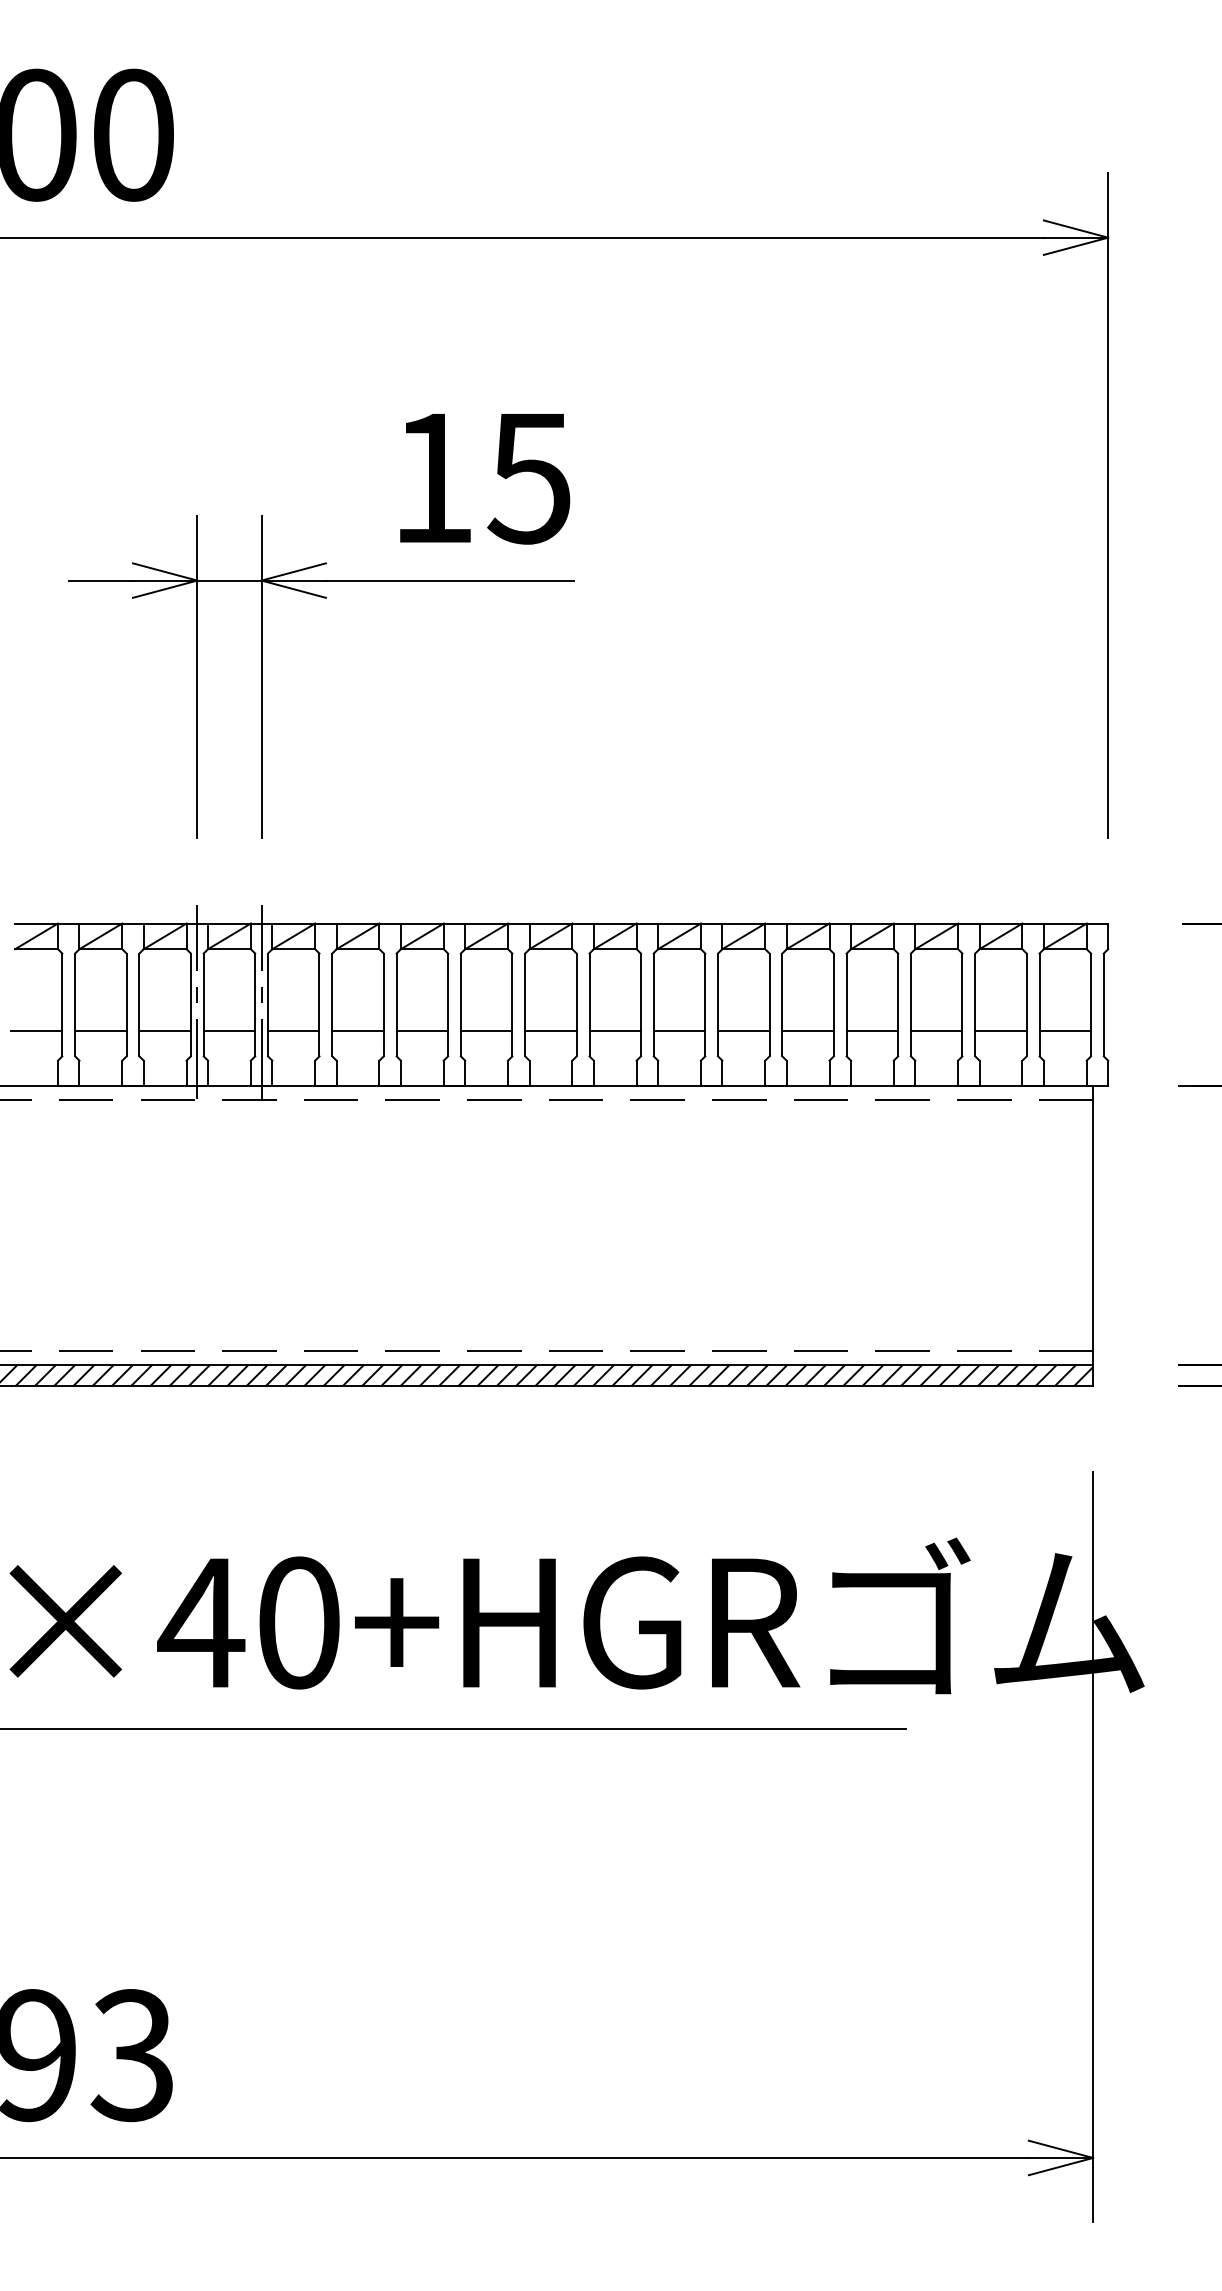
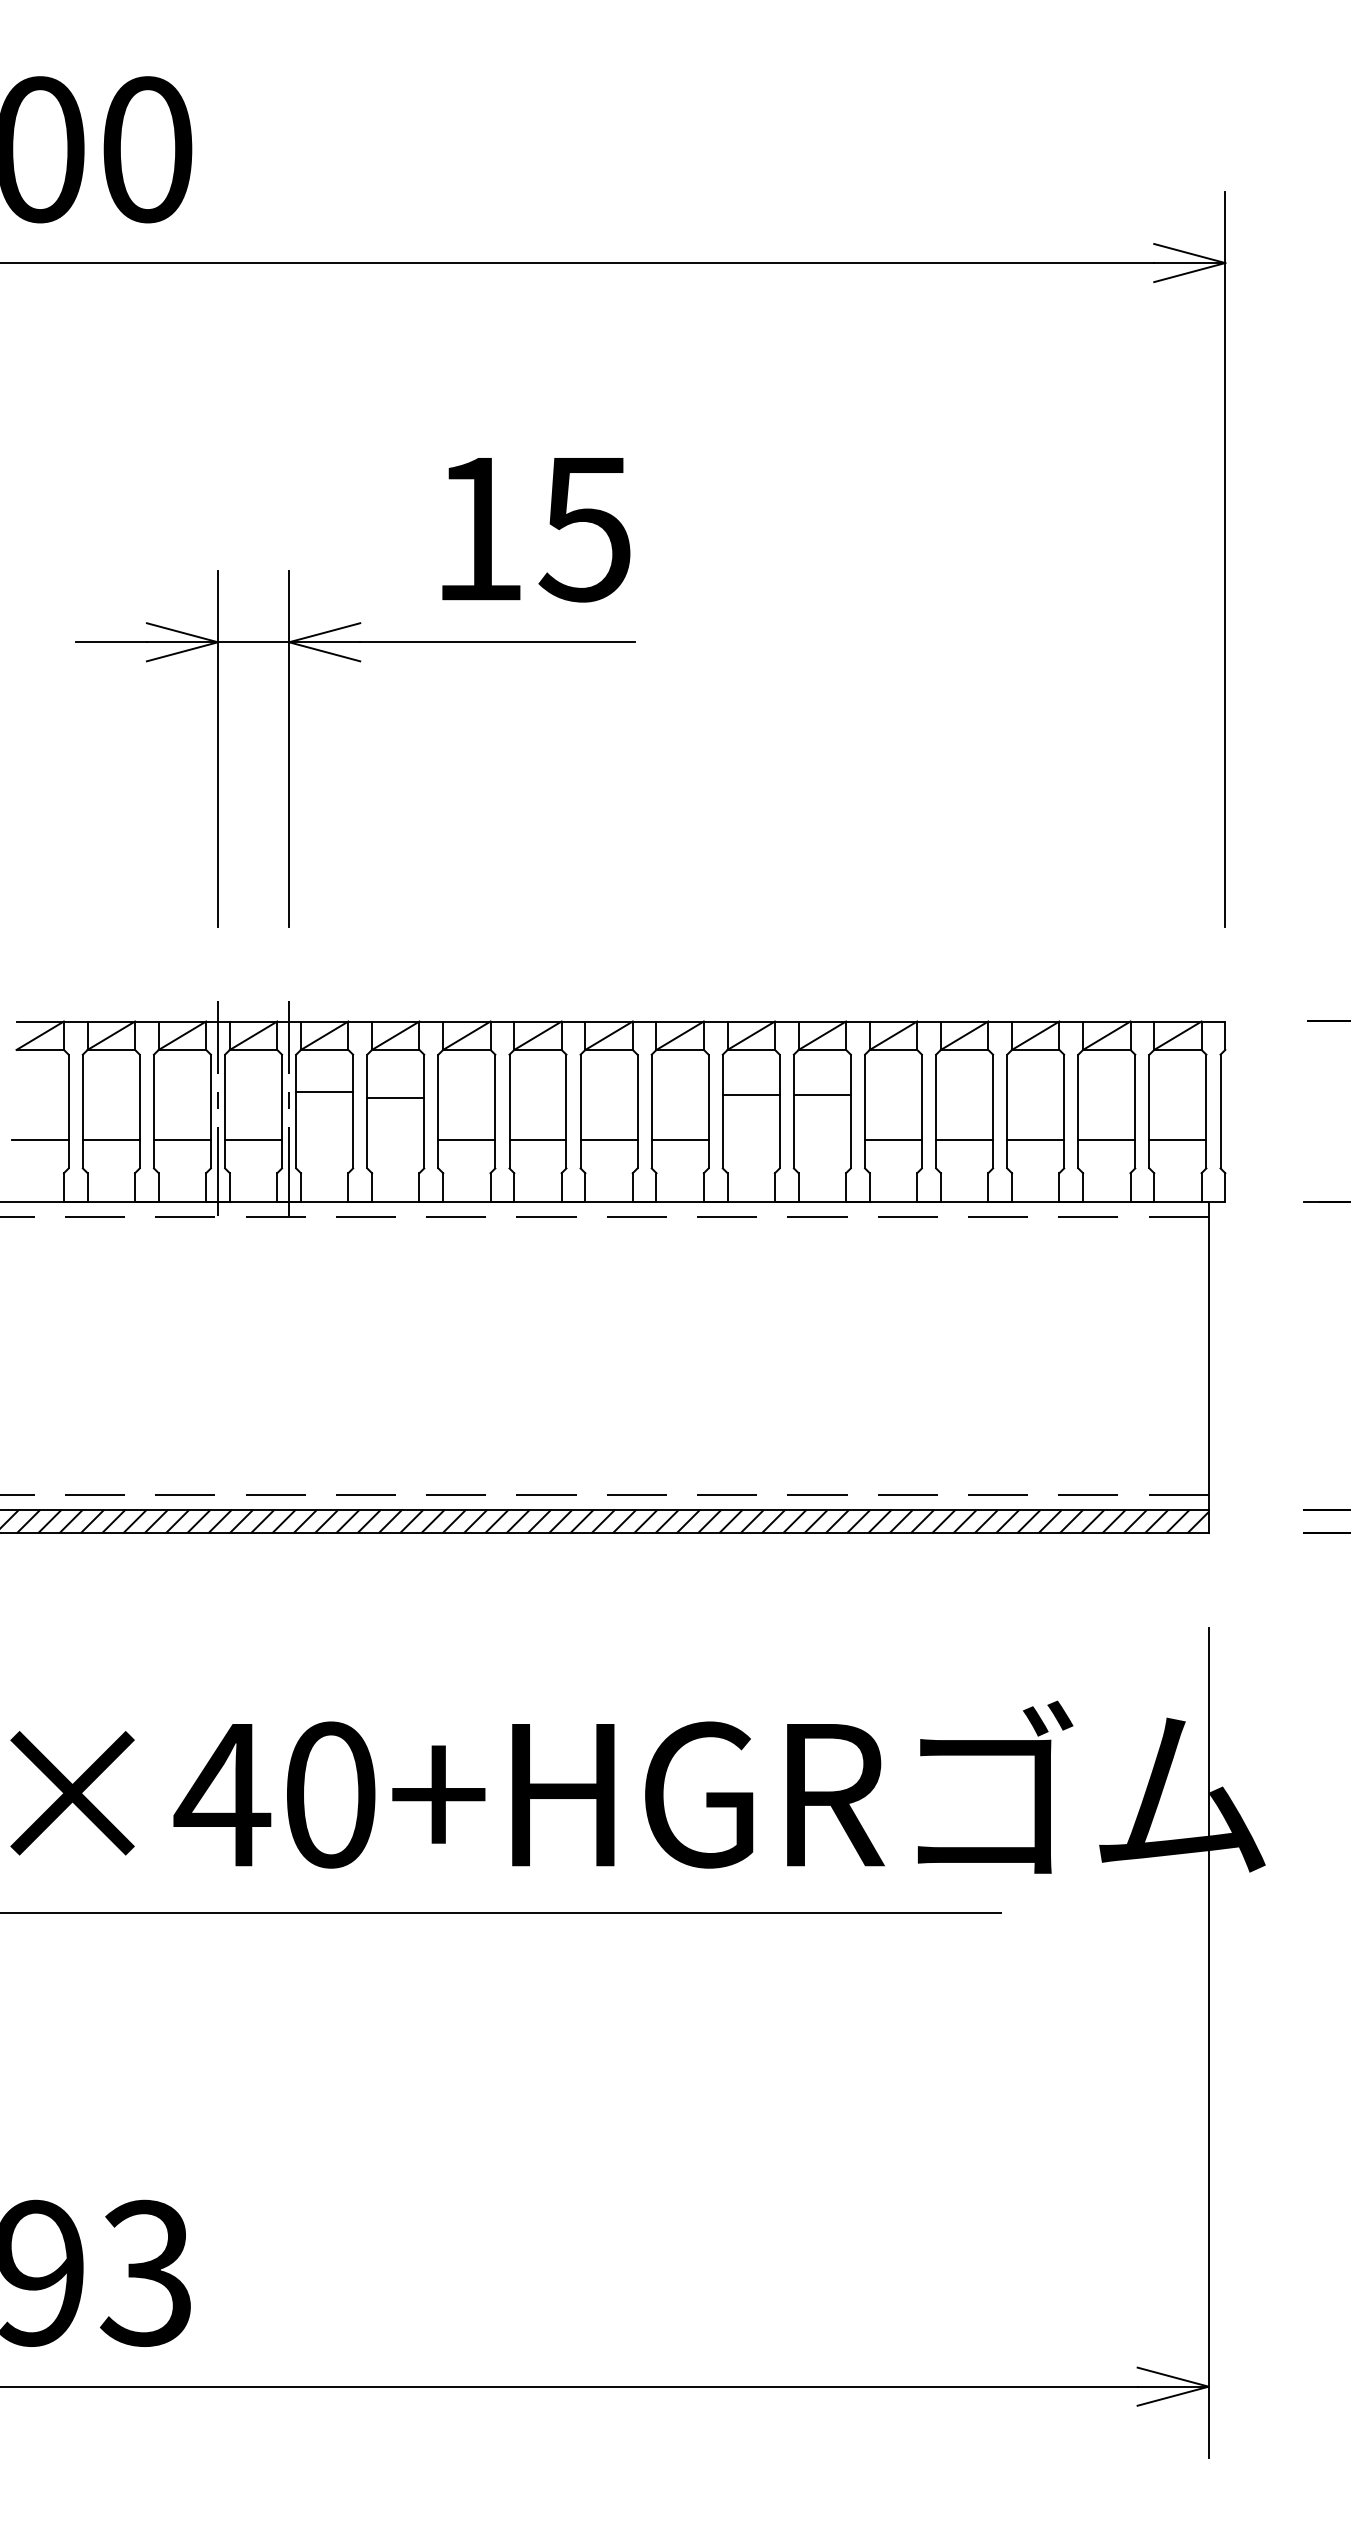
line: (293, 1030) -> (324, 1092), moved
line: (357, 1030) -> (395, 1097), moved
line: (679, 1030) -> (751, 1094), moved
line: (743, 1030) -> (822, 1094), moved

